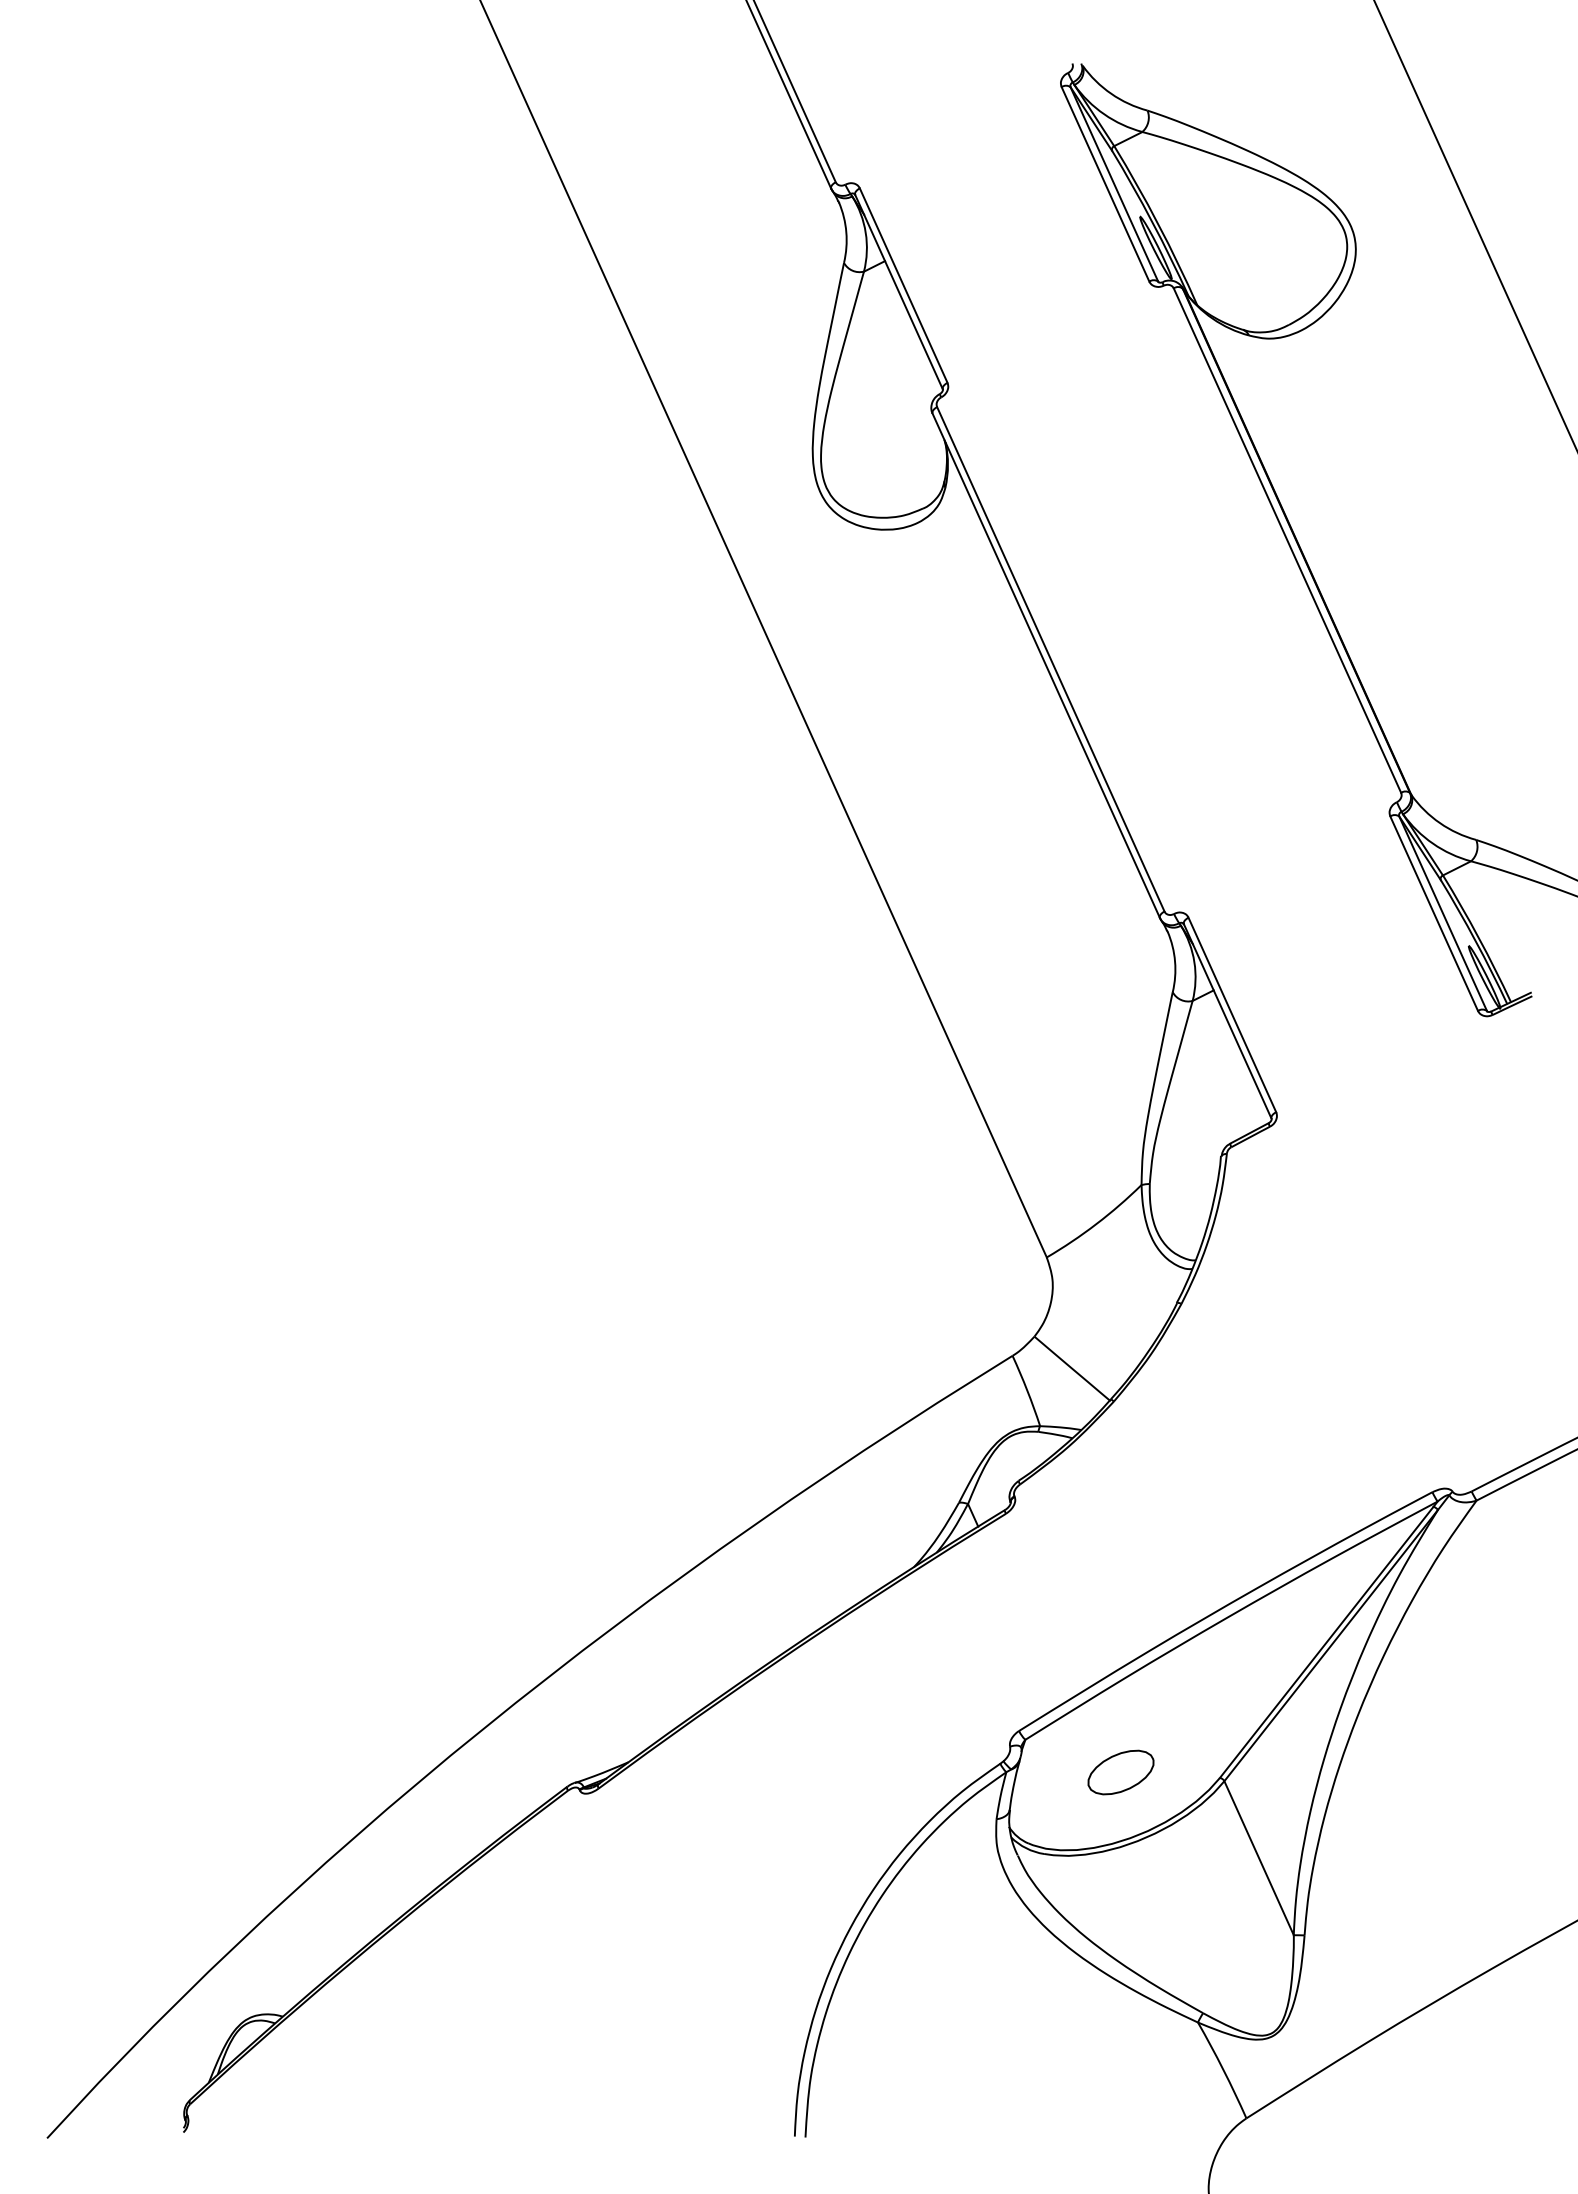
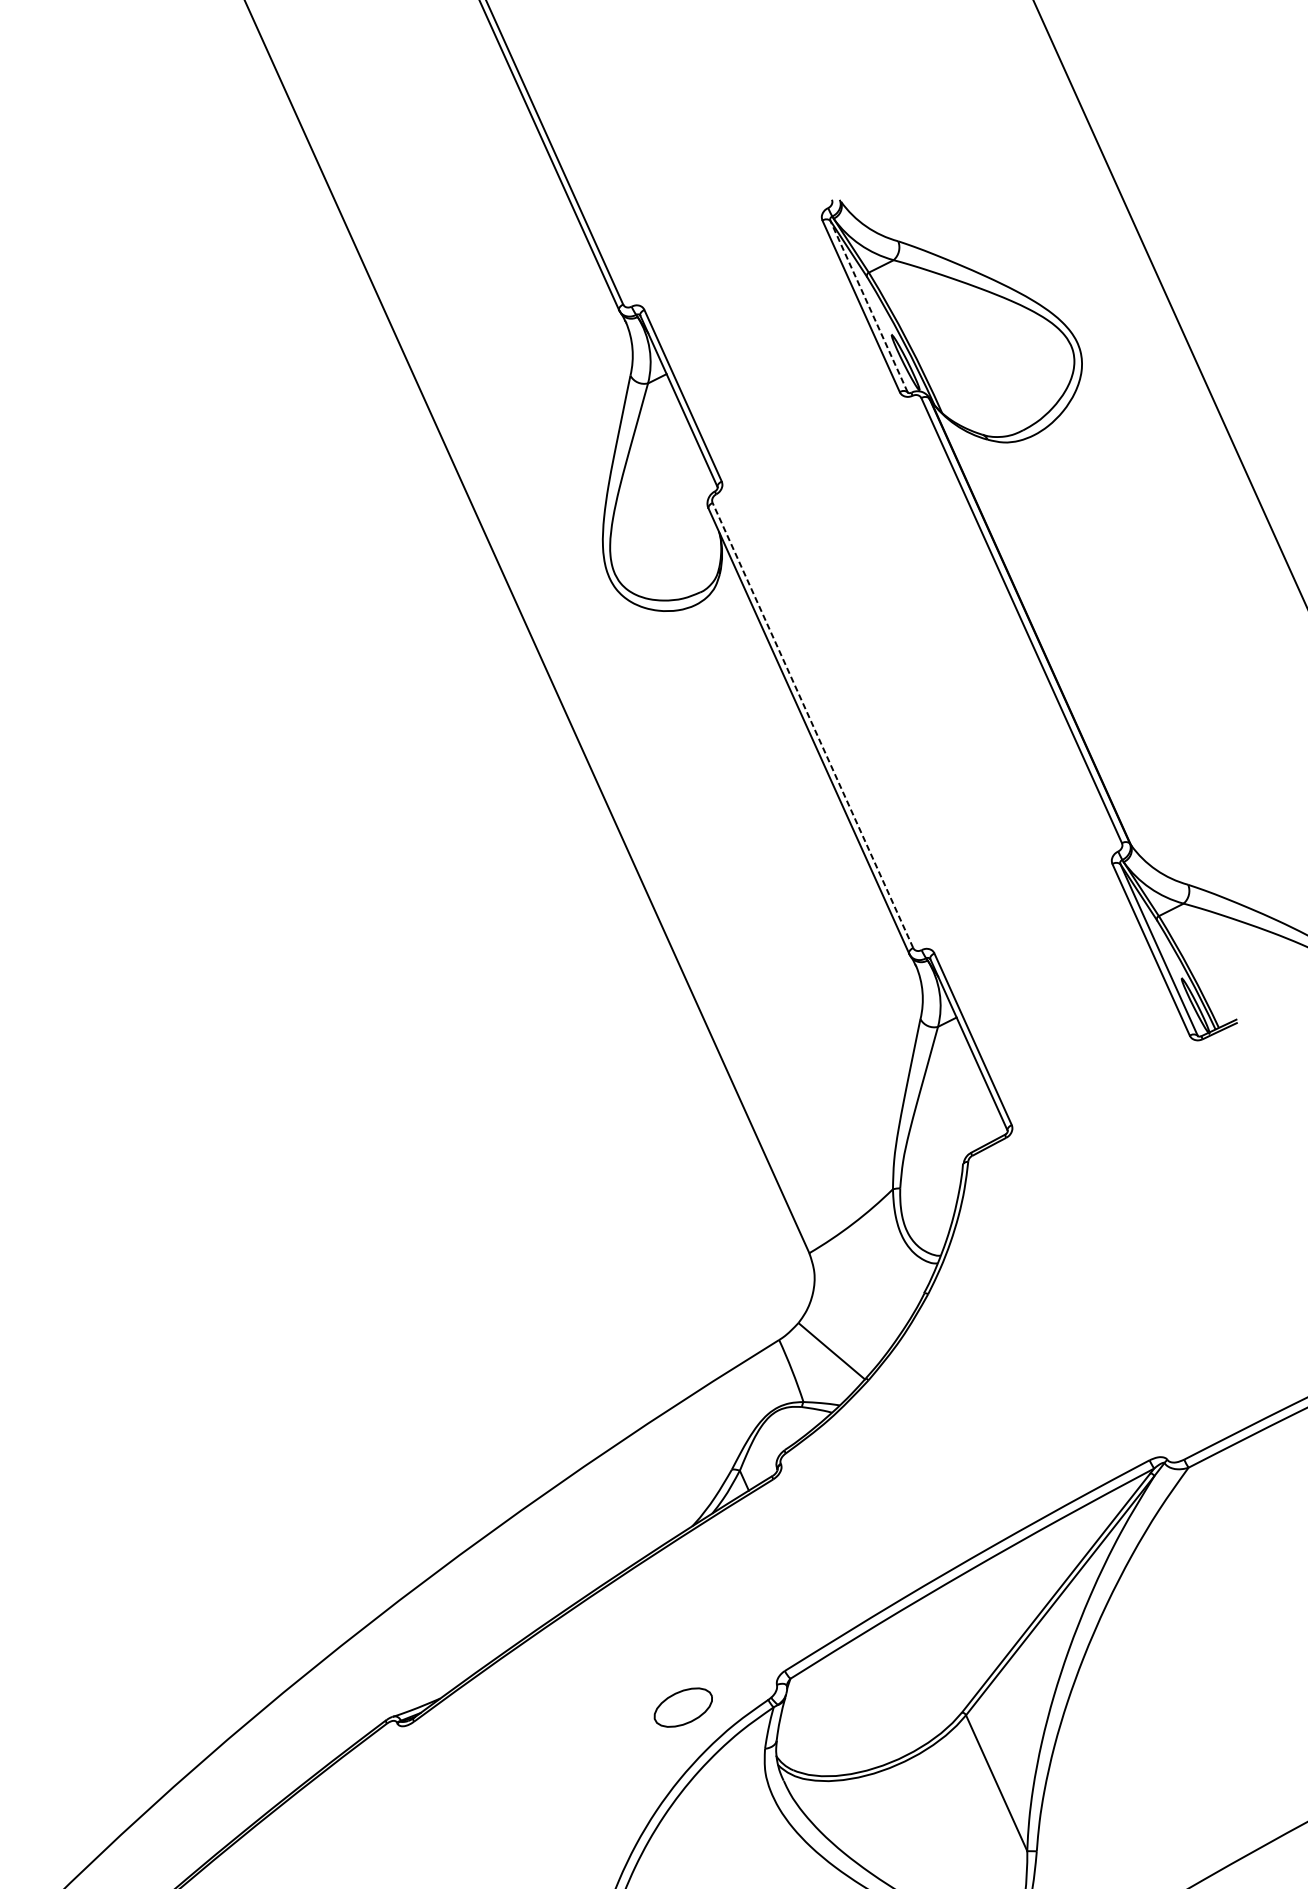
line: (1114, 184) -> (869, 306), solid -> dashed
line: (1050, 659) -> (812, 725), solid -> dashed
part: (1120, 1772) -> (682, 1707), moved

